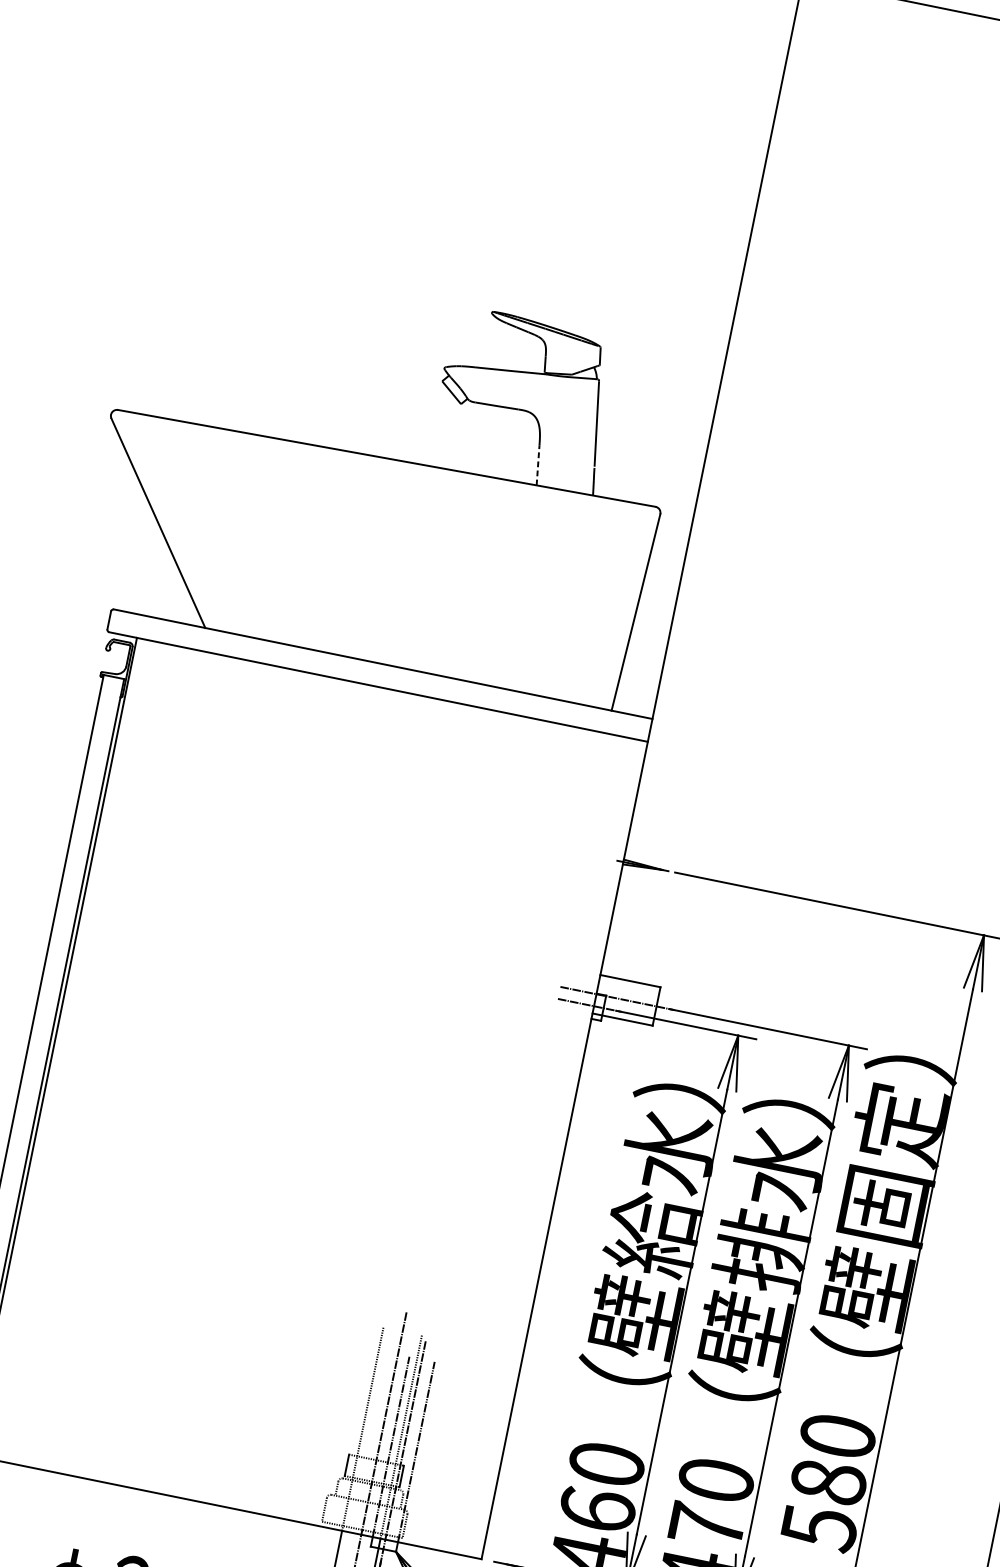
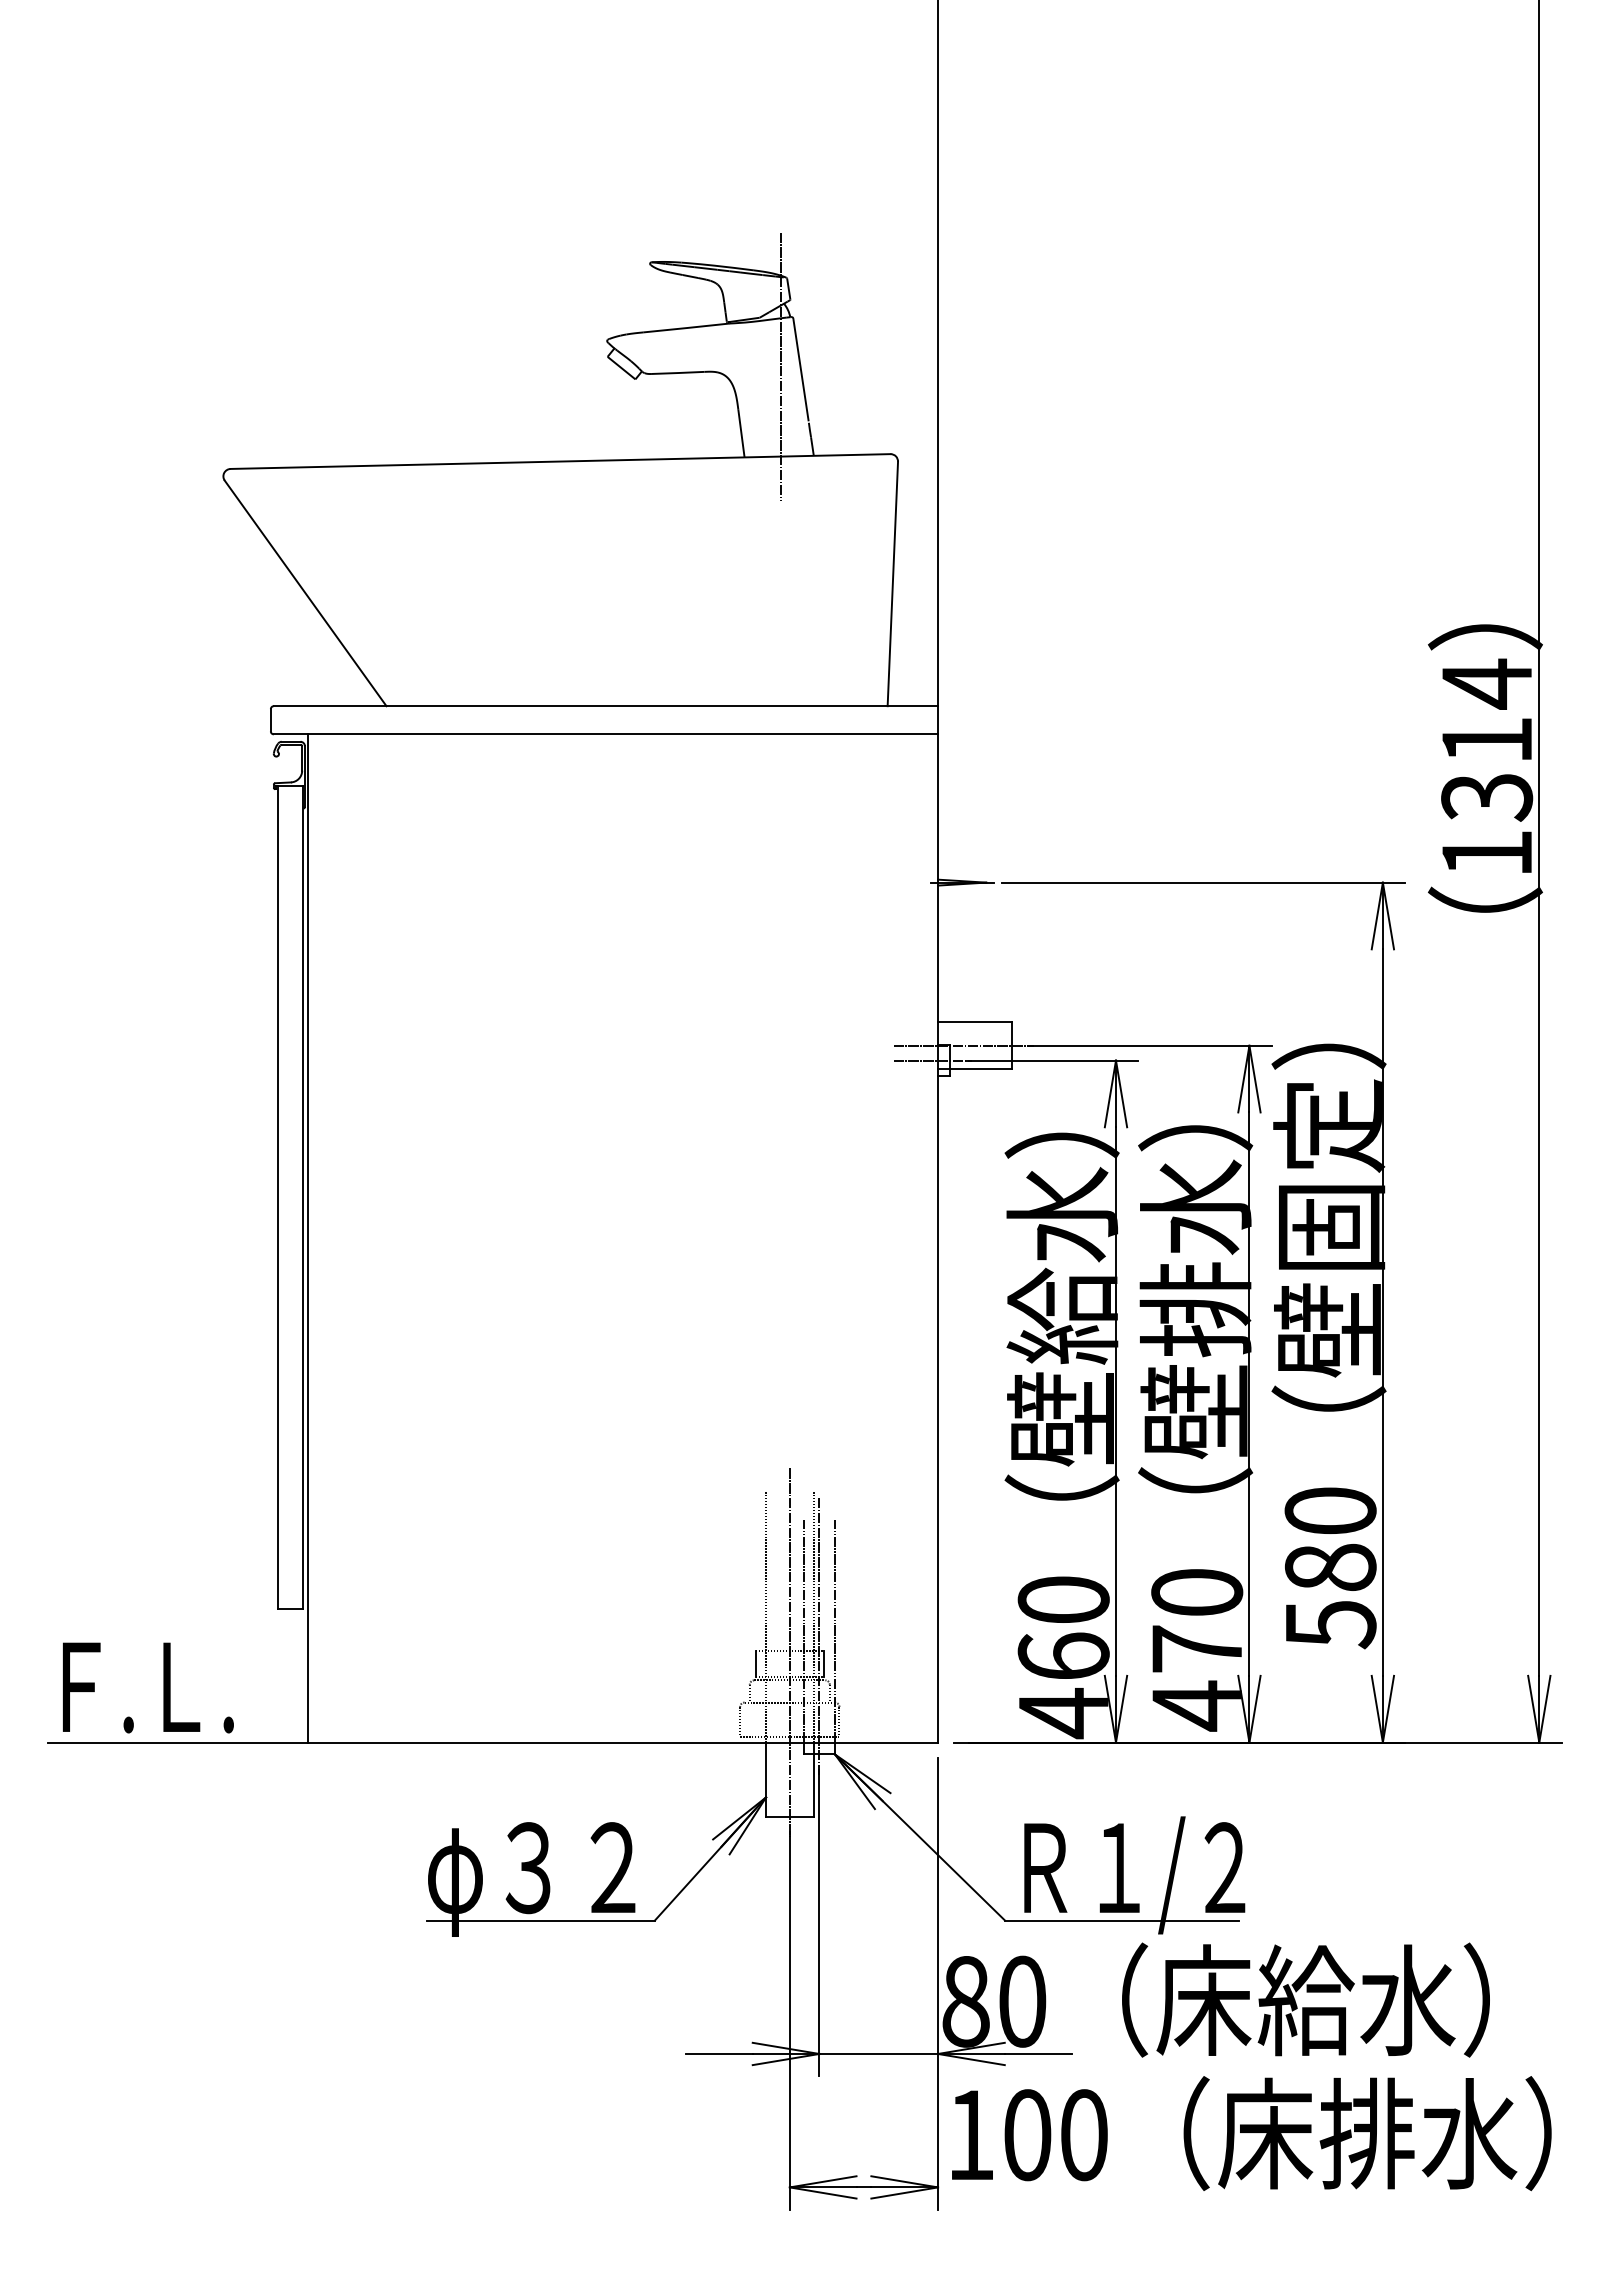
line: (580, 417) -> (780, 366), added
line: (538, 465) -> (741, 433), dashed -> solid

